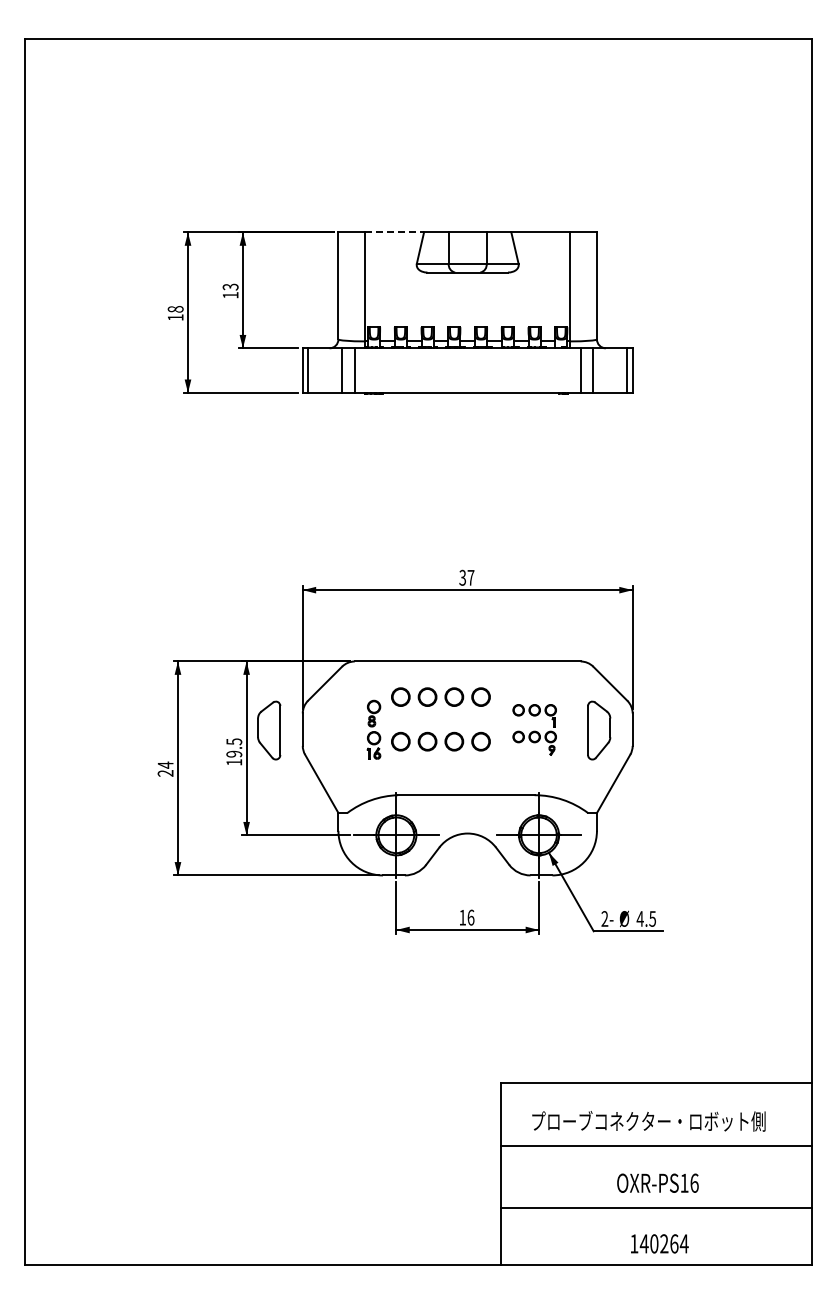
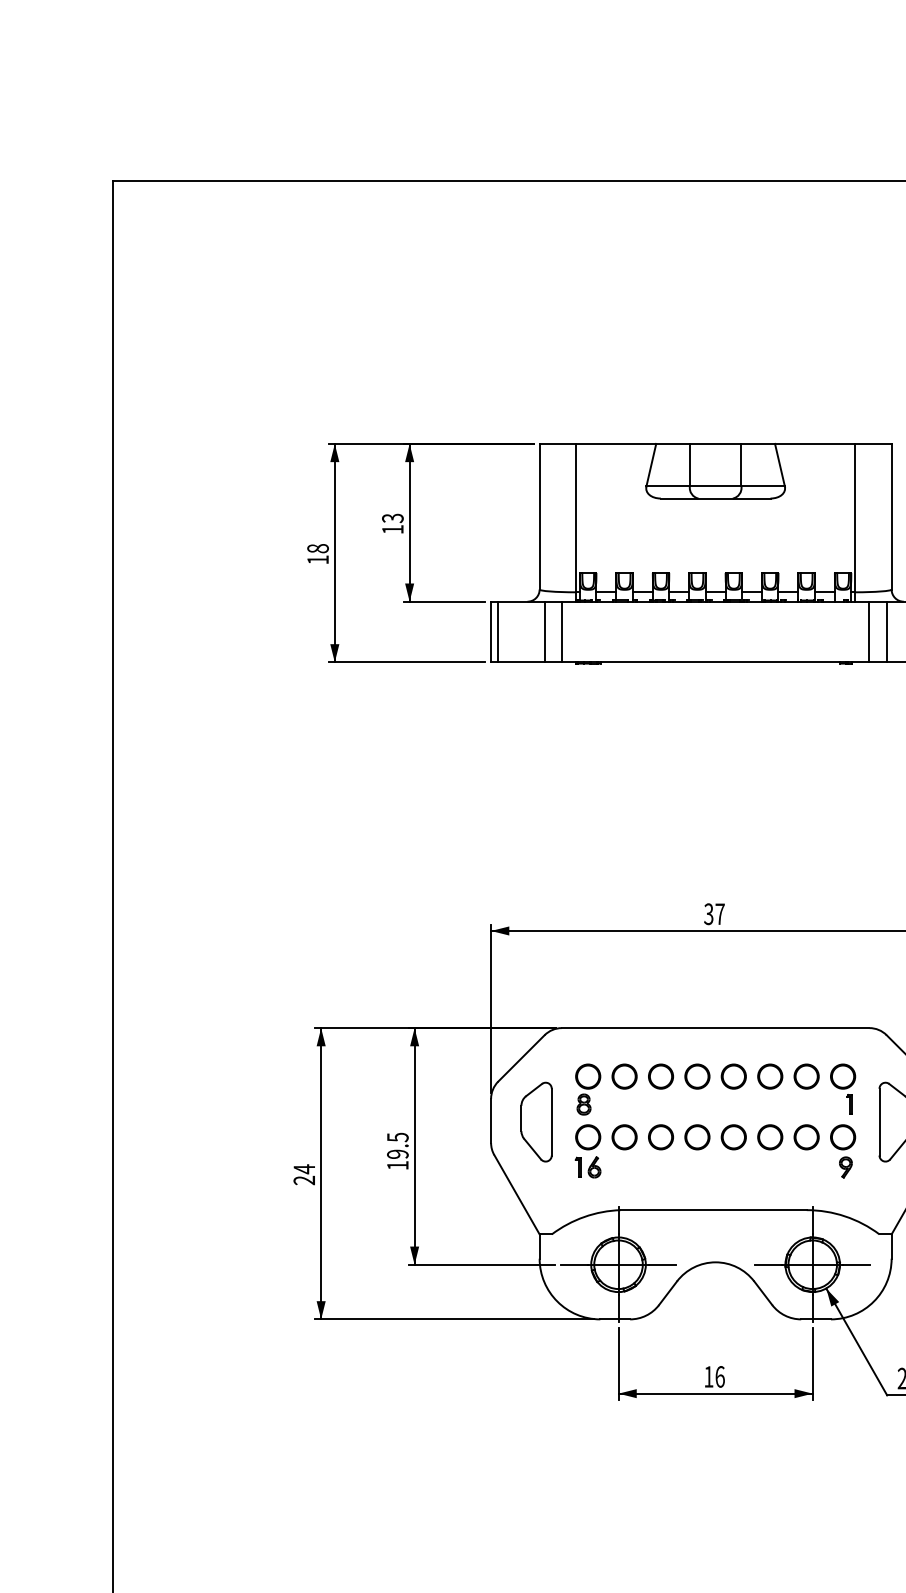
line: (395, 232) -> (617, 444), dashed -> solid
part: (373, 729) -> (587, 1120), size x1.43
part: (534, 729) -> (806, 1120), size x1.67
part: (269, 730) -> (537, 1122), moved

